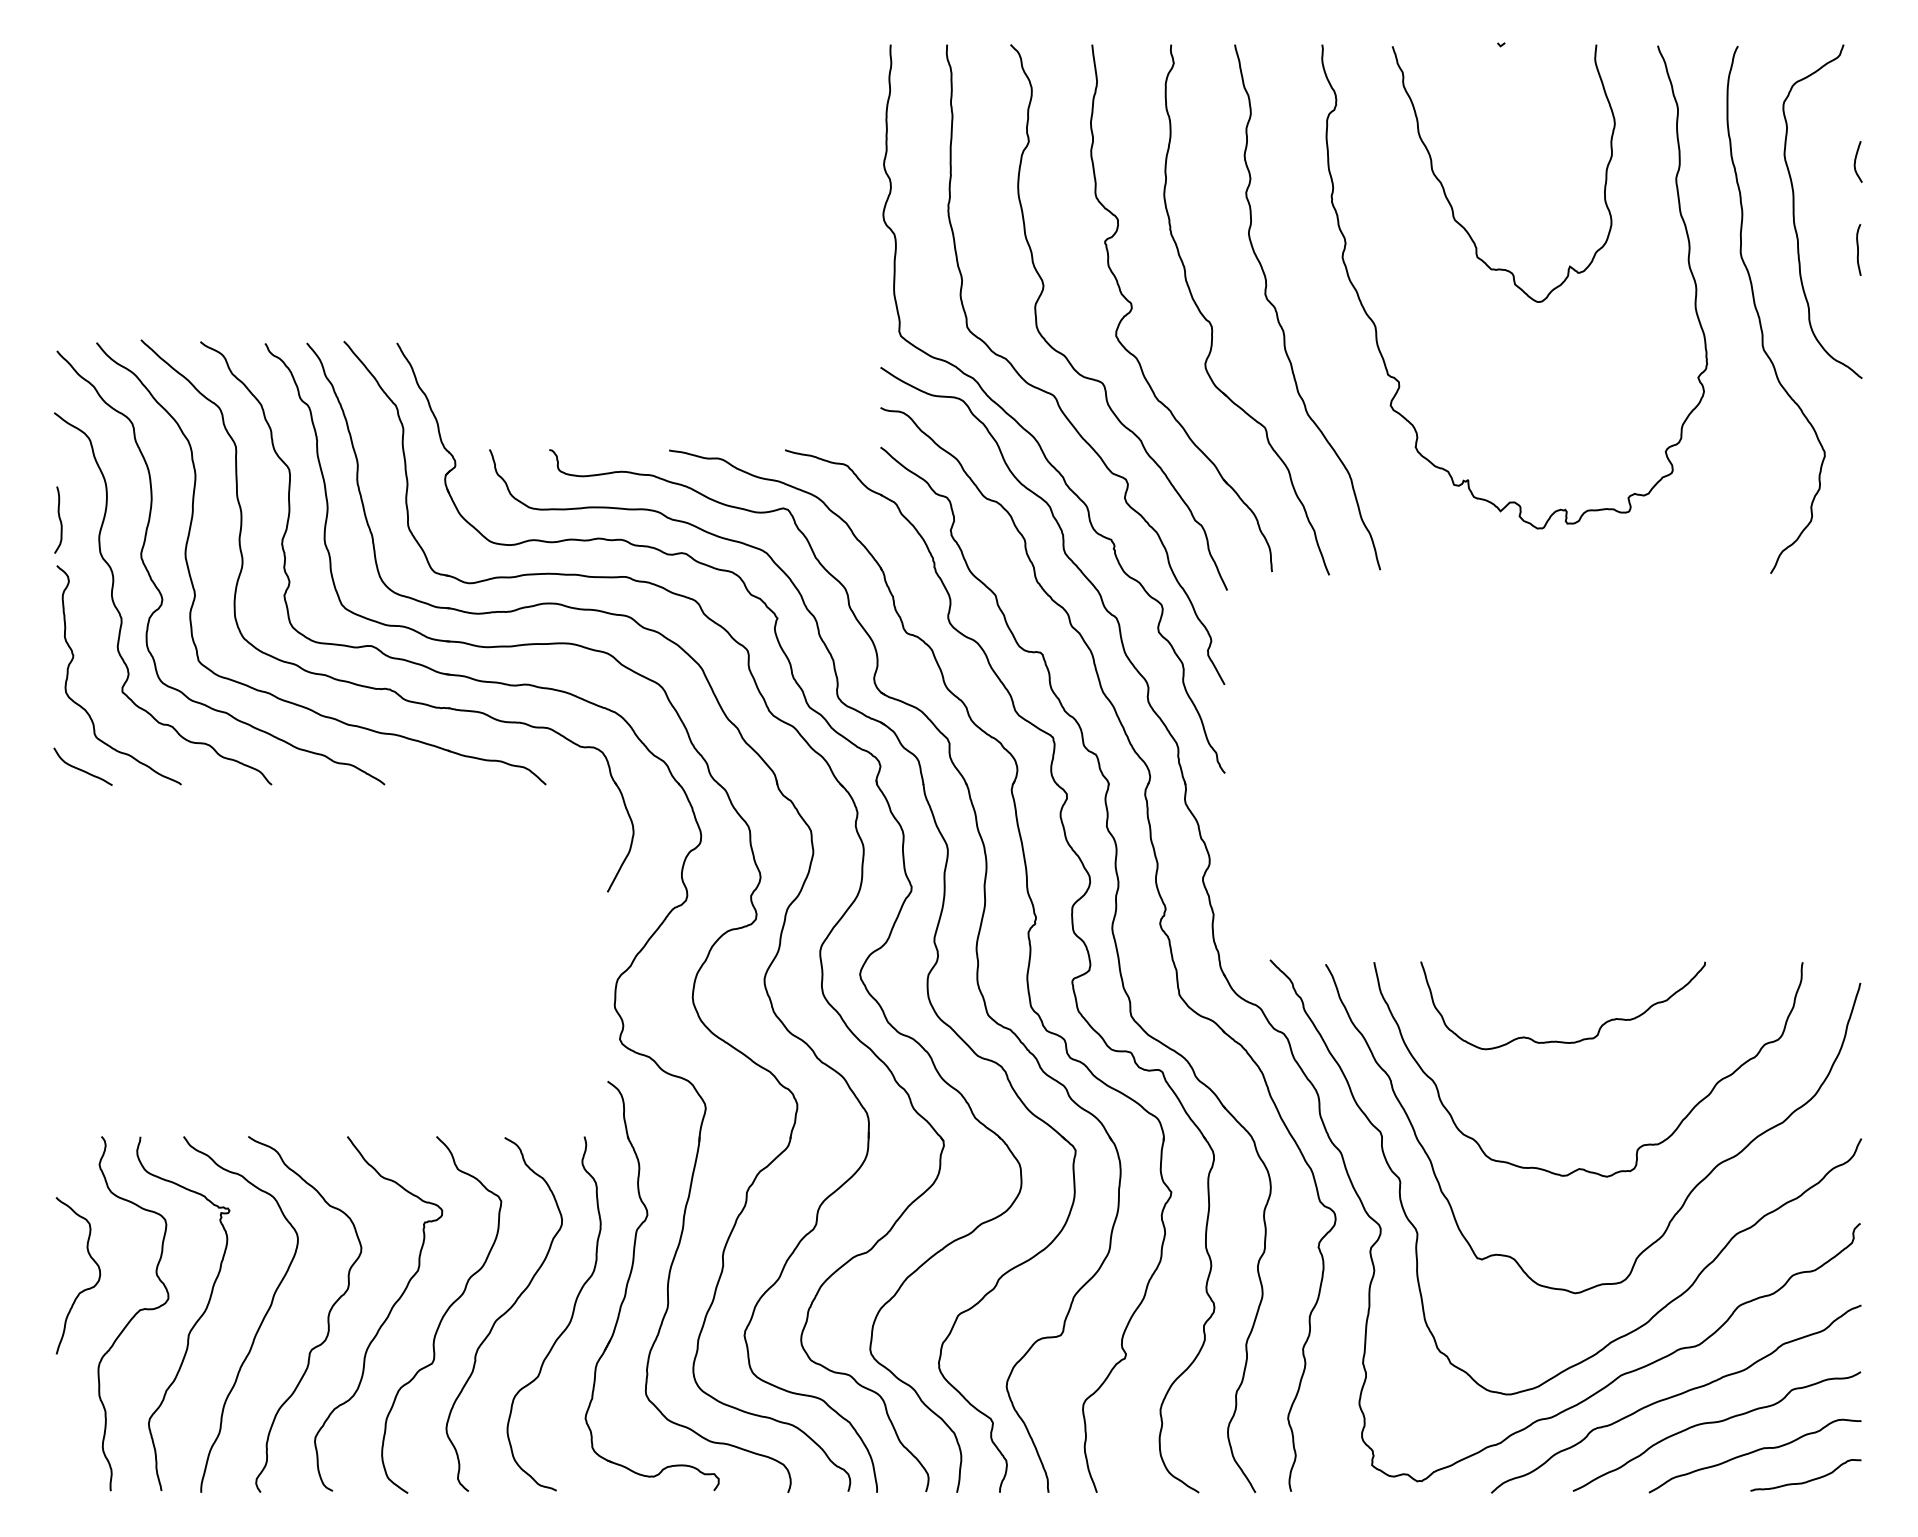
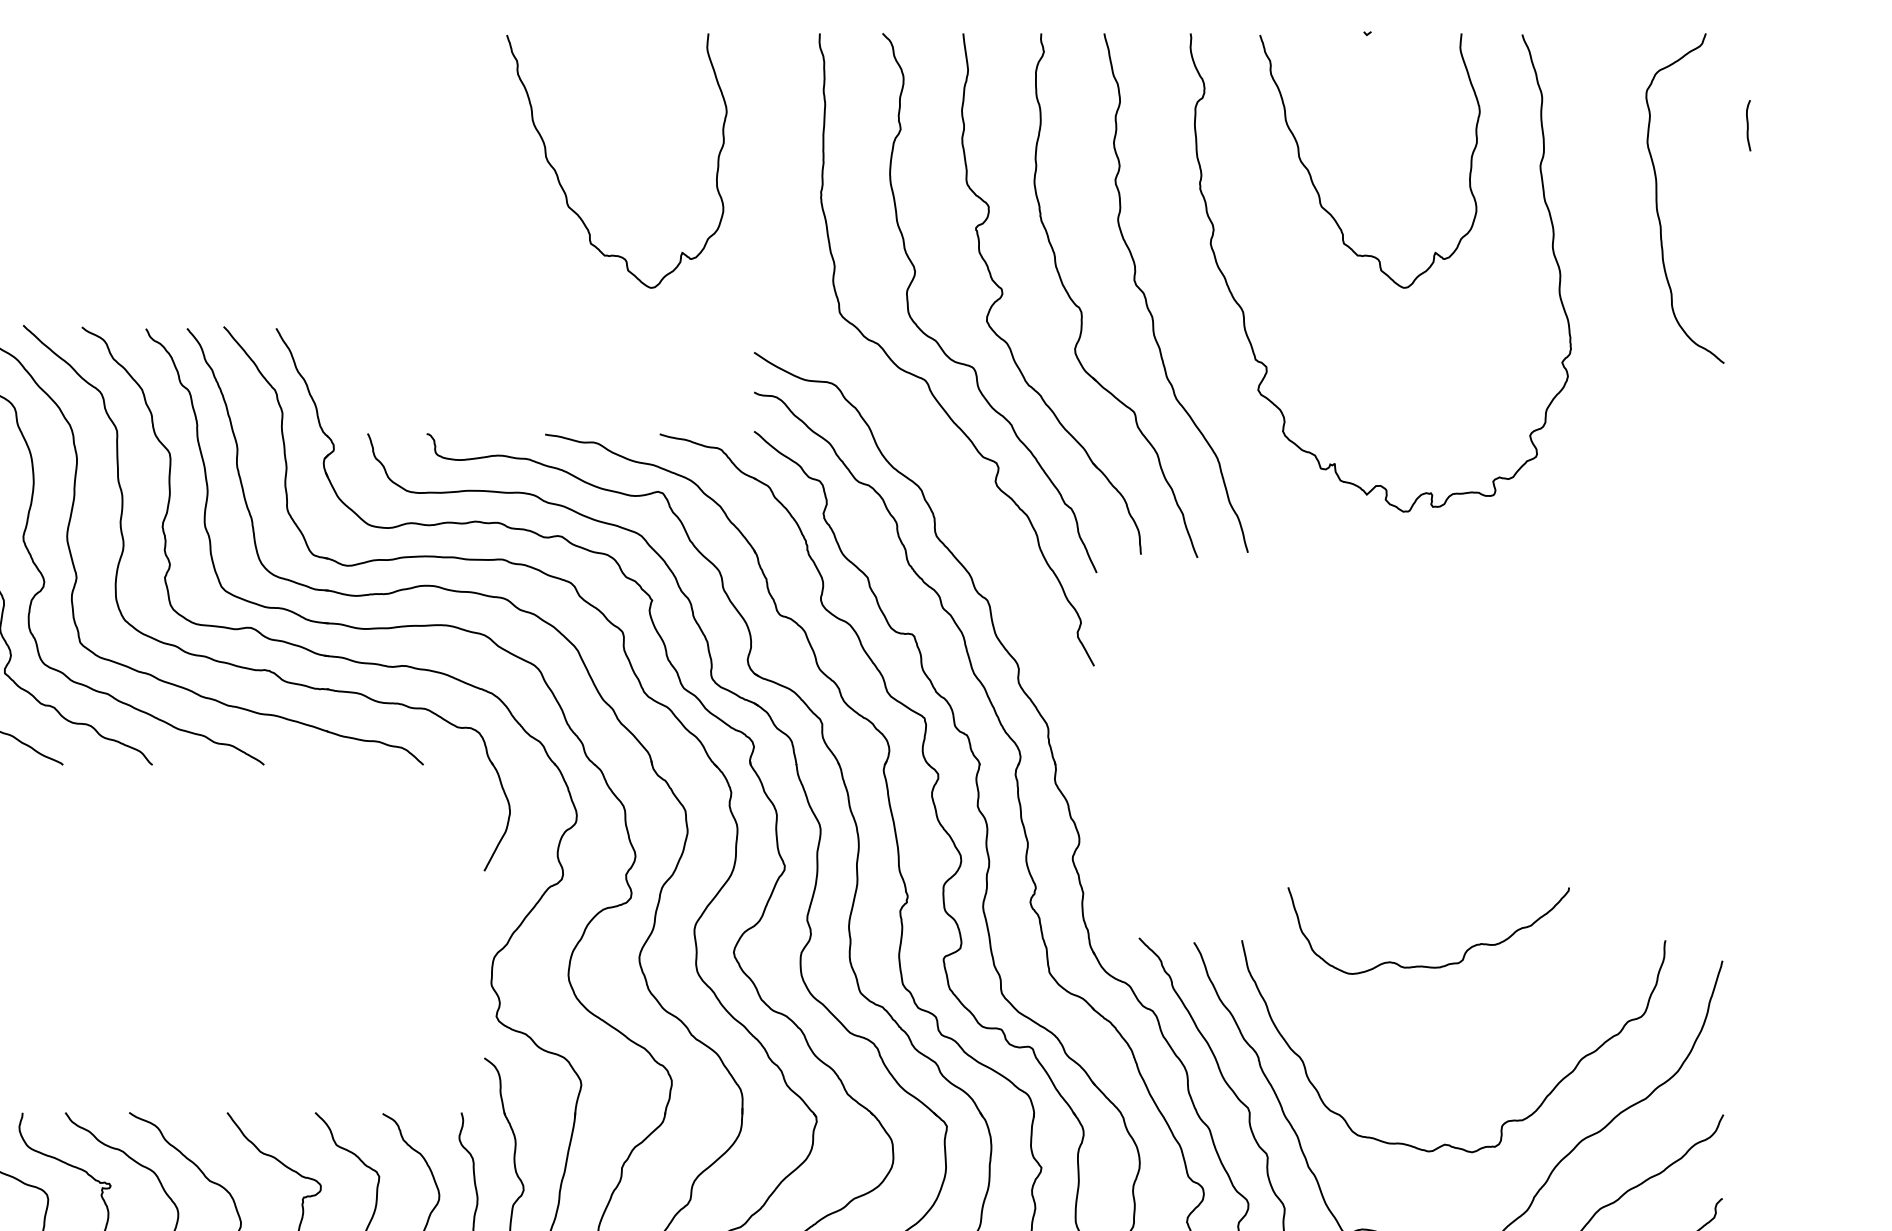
curve: (1855, 161) -> (1717, 148), removed
curve: (687, 200) -> (563, 187), added
curve: (1858, 249) -> (1748, 125), moved
curve: (1759, 314) -> (1622, 300), removed
curve: (1030, 432) -> (902, 416), removed
curve: (1556, 1040) -> (1422, 965), moved

